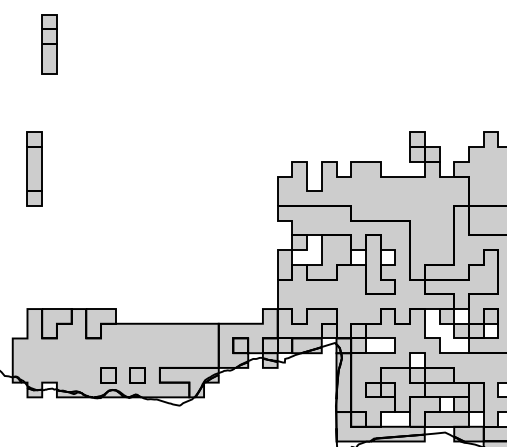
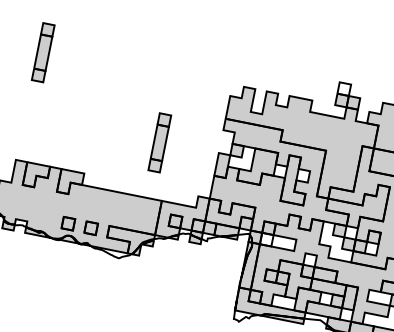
fill: (417, 139) -> (344, 88), removed
part: (201, 251) -> (159, 142), added
fill: (358, 345) -> (266, 239), removed

